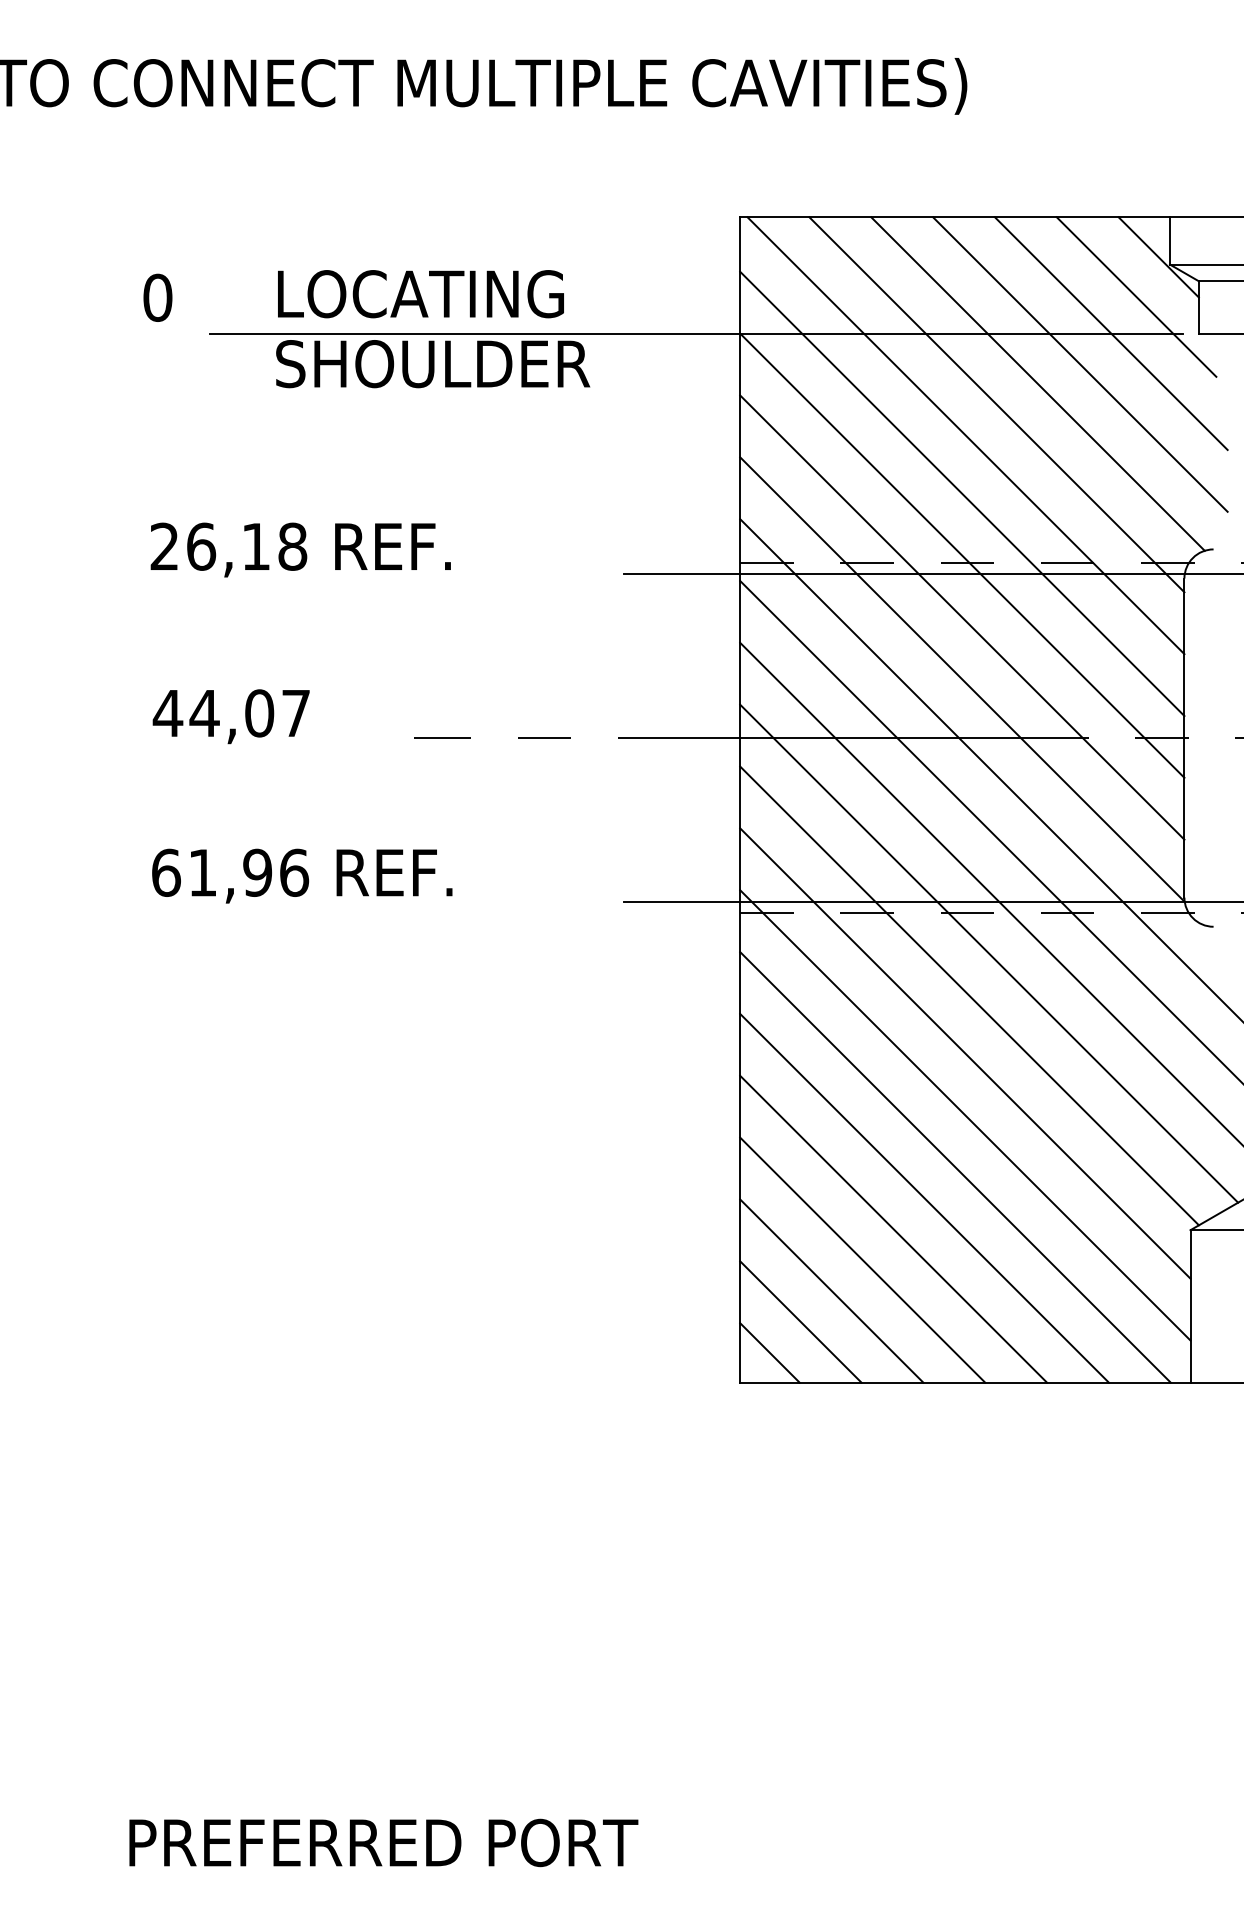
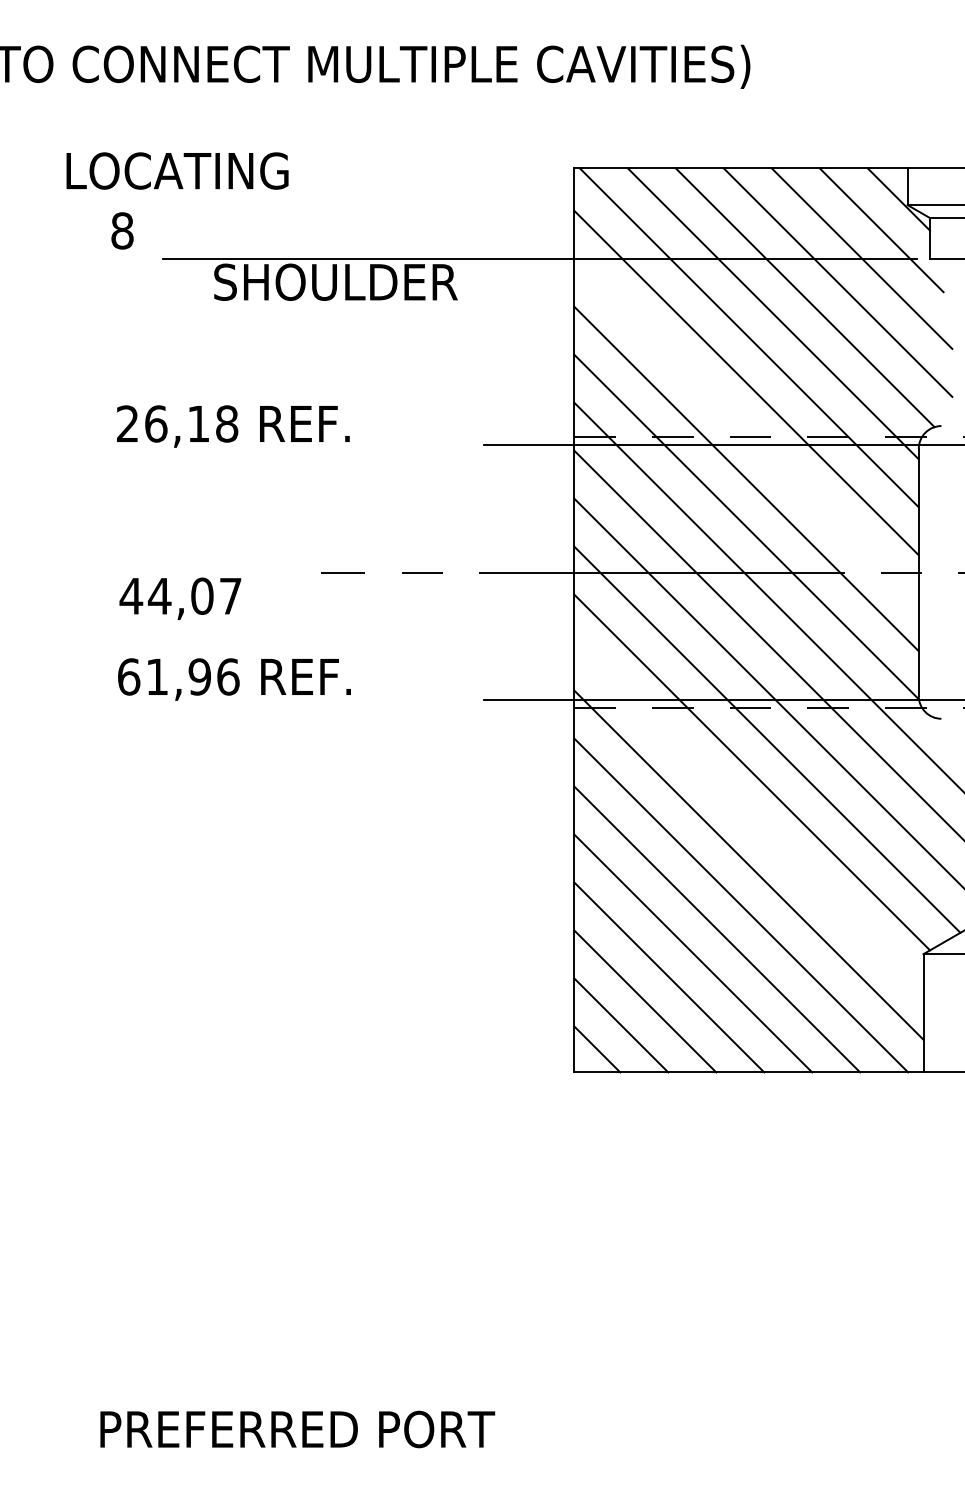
text: (420, 293) -> (177, 170), moved
text: (157, 297) -> (122, 230), 0 -> 8
line: (962, 555) -> (746, 430), removed
text: (231, 716) -> (180, 598), moved
line: (964, 1052) -> (748, 816), removed

